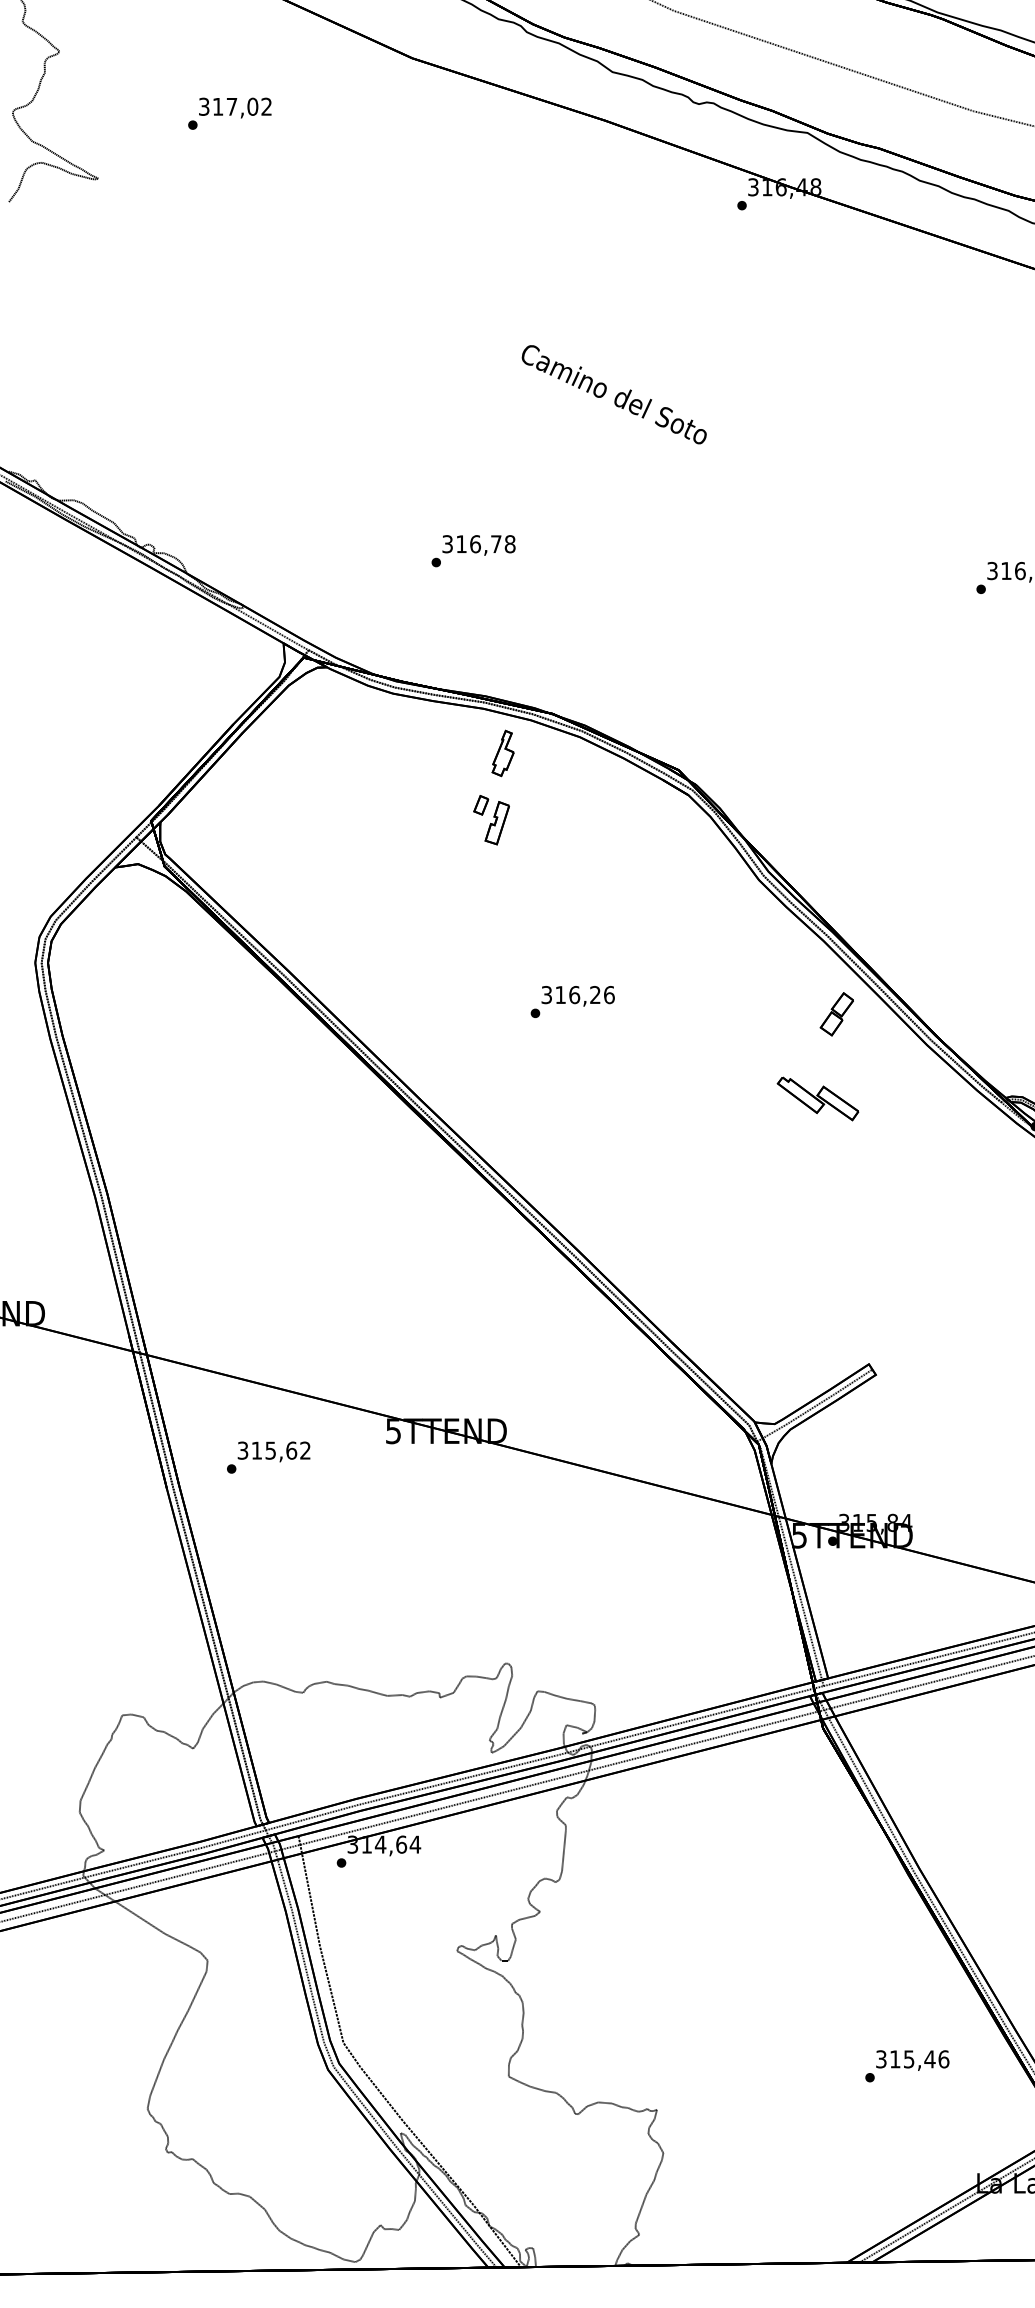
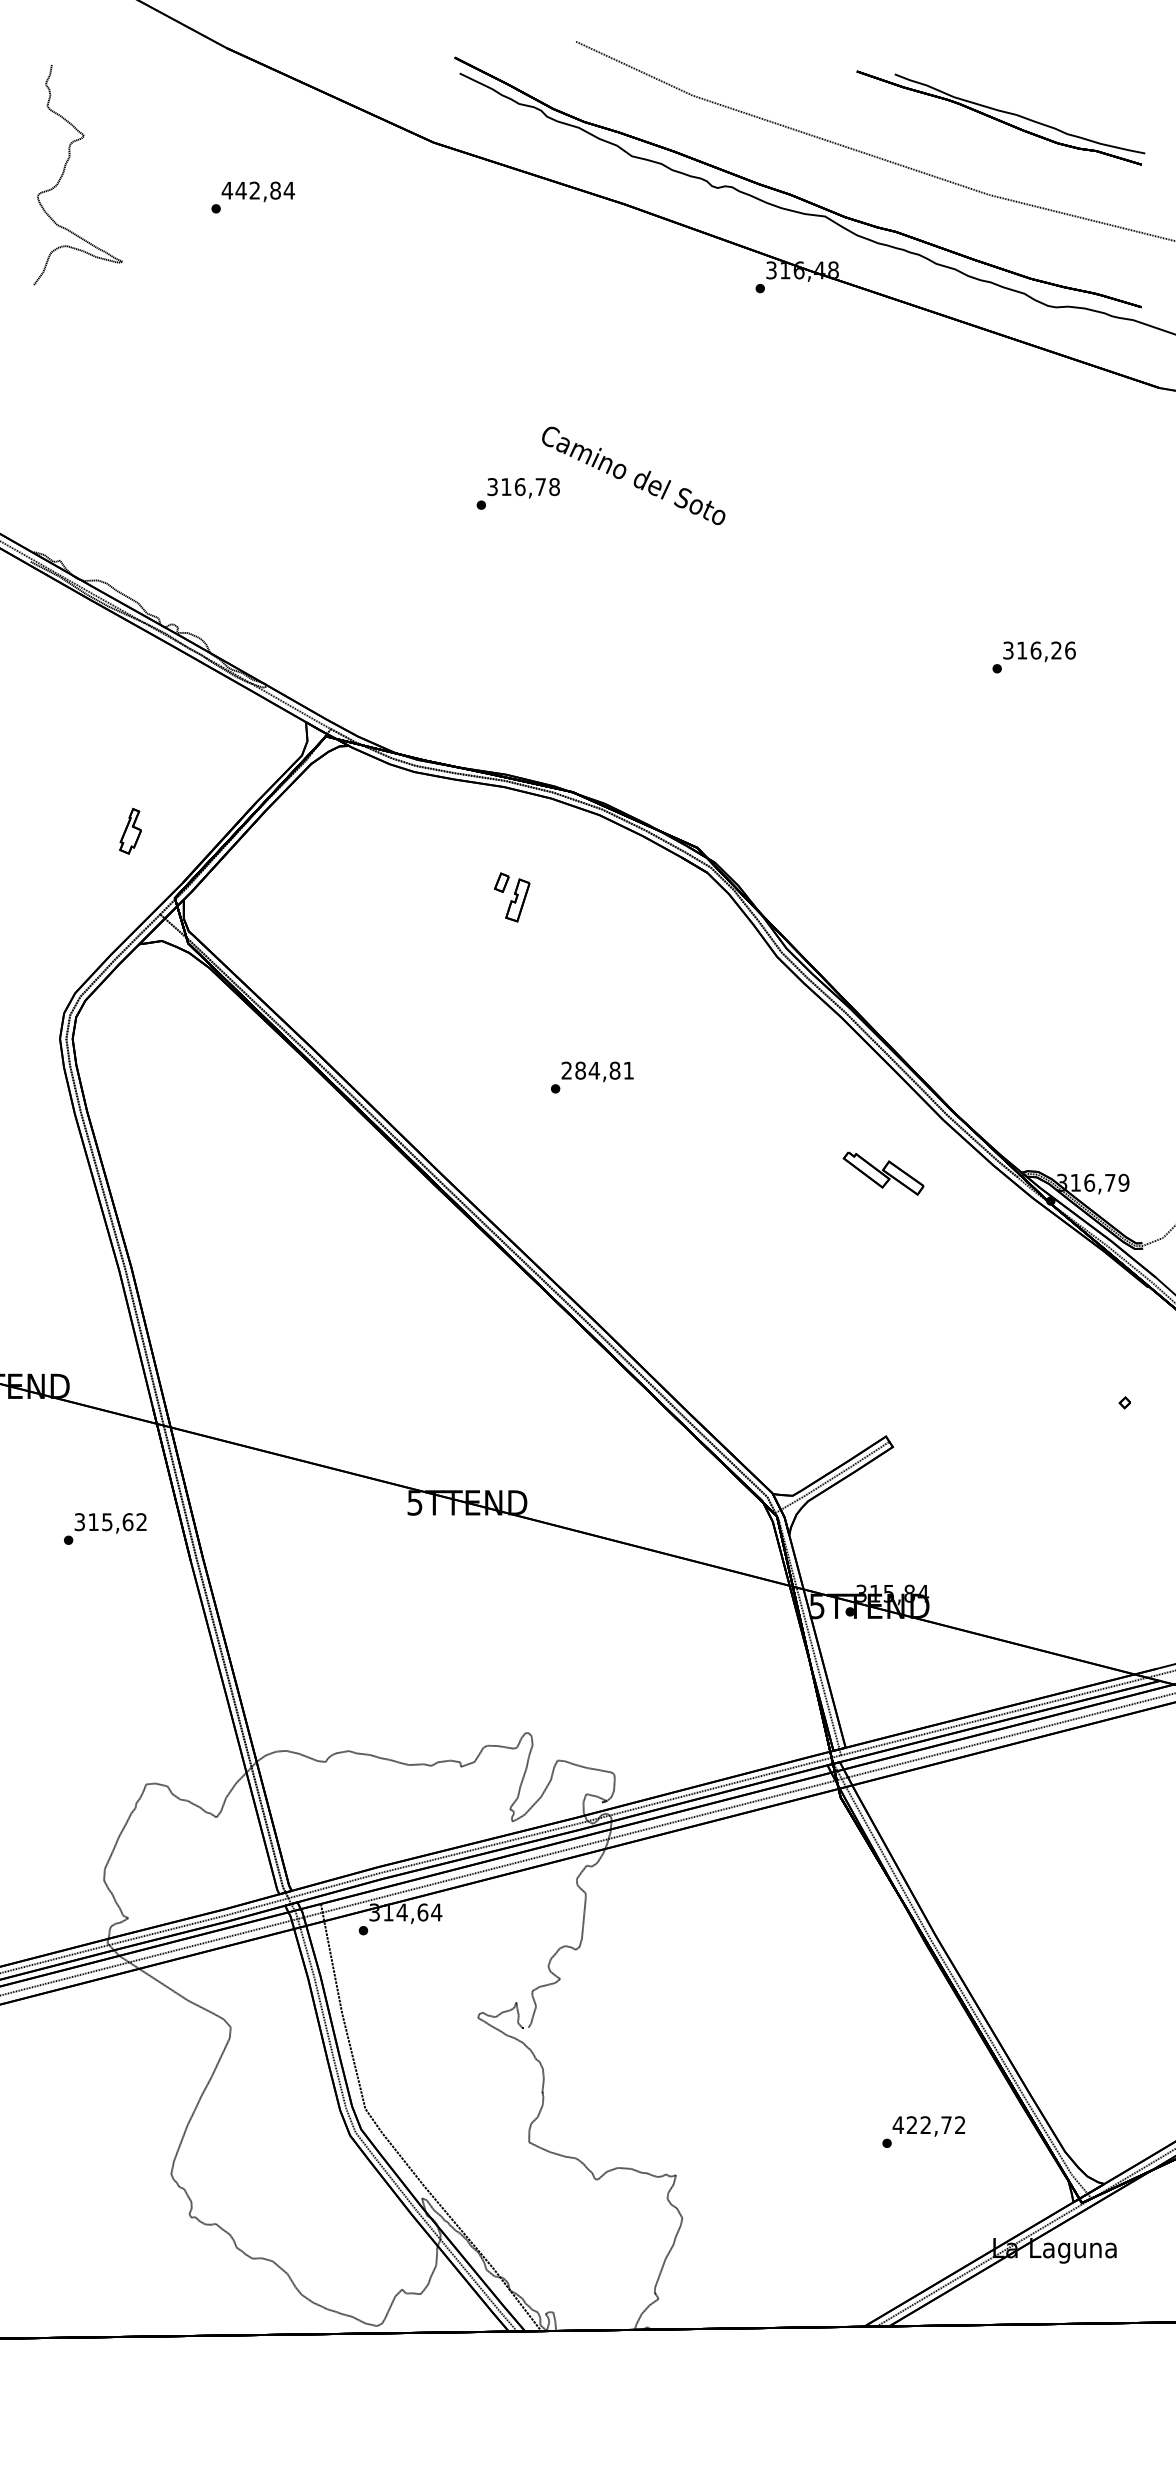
text: (235, 106) -> (258, 190), 317,02 -> 442,84
text: (472, 550) -> (517, 493), moved
part: (503, 753) -> (130, 831), moved
text: (577, 994) -> (597, 1070), 316,26 -> 284,81
part: (837, 1014) -> (854, 1089), removed
part: (817, 1098) -> (883, 1173), moved
text: (268, 1457) -> (105, 1528), moved
text: (911, 2059) -> (928, 2125), 315,46 -> 422,72

